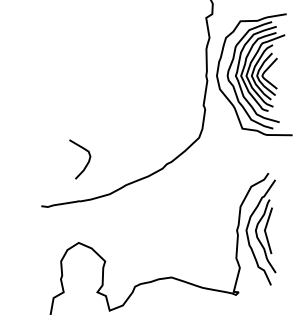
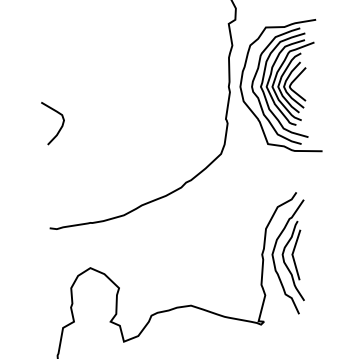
curve: (86, 164) -> (59, 128), moved

